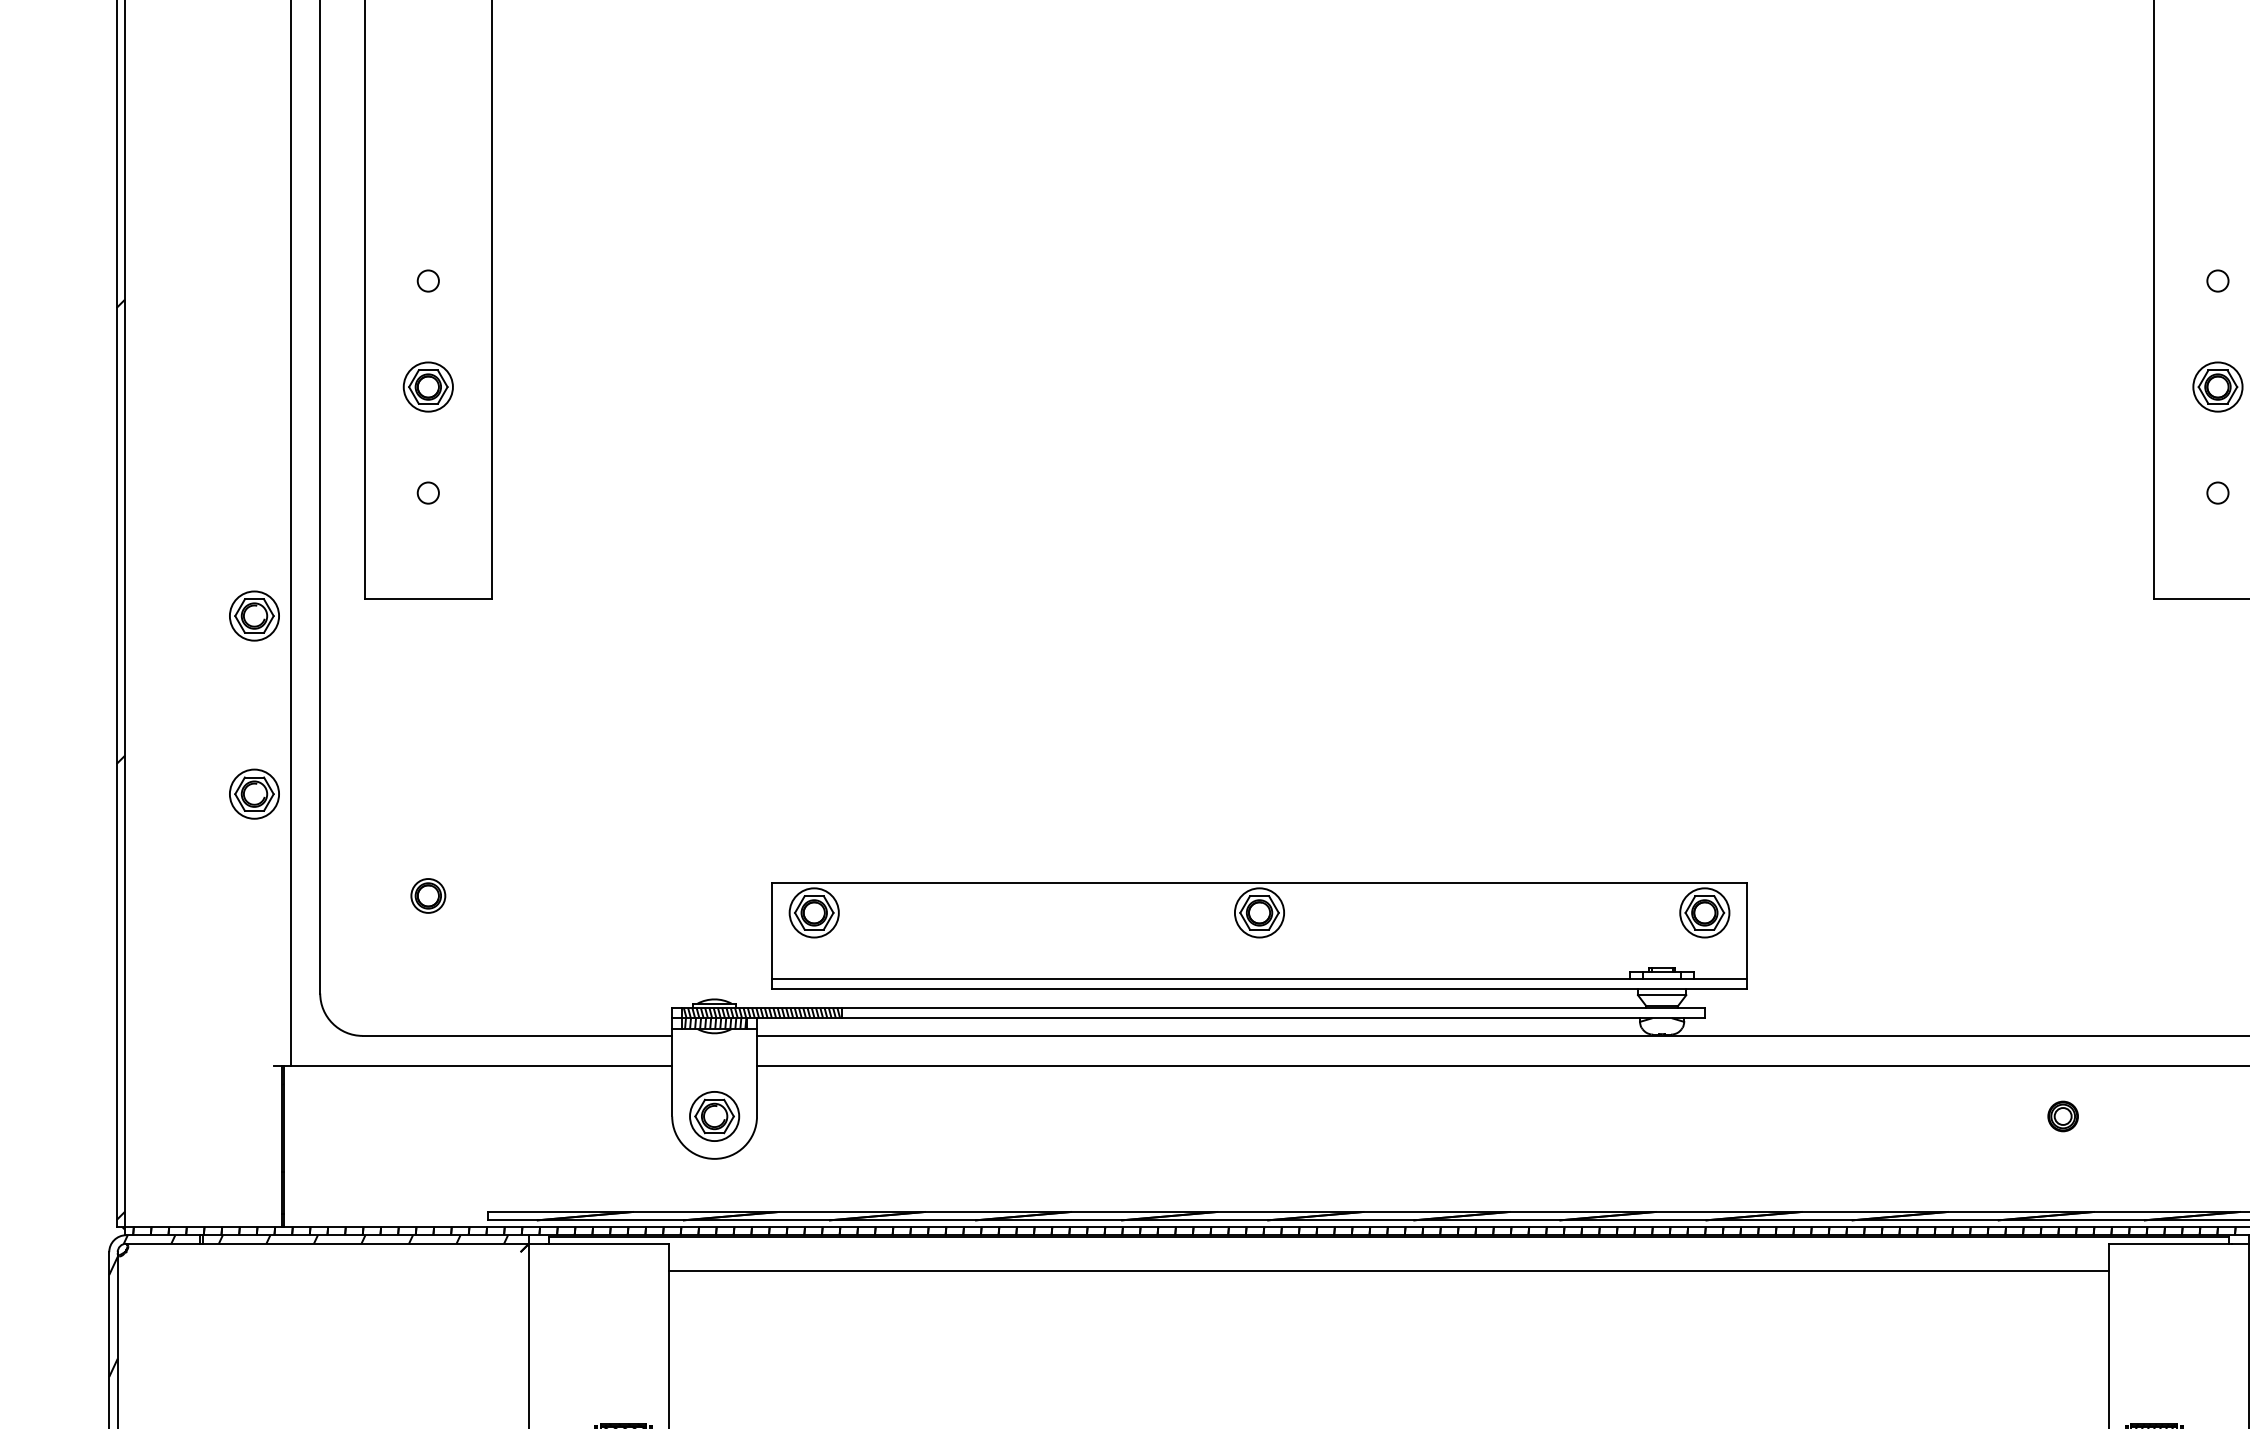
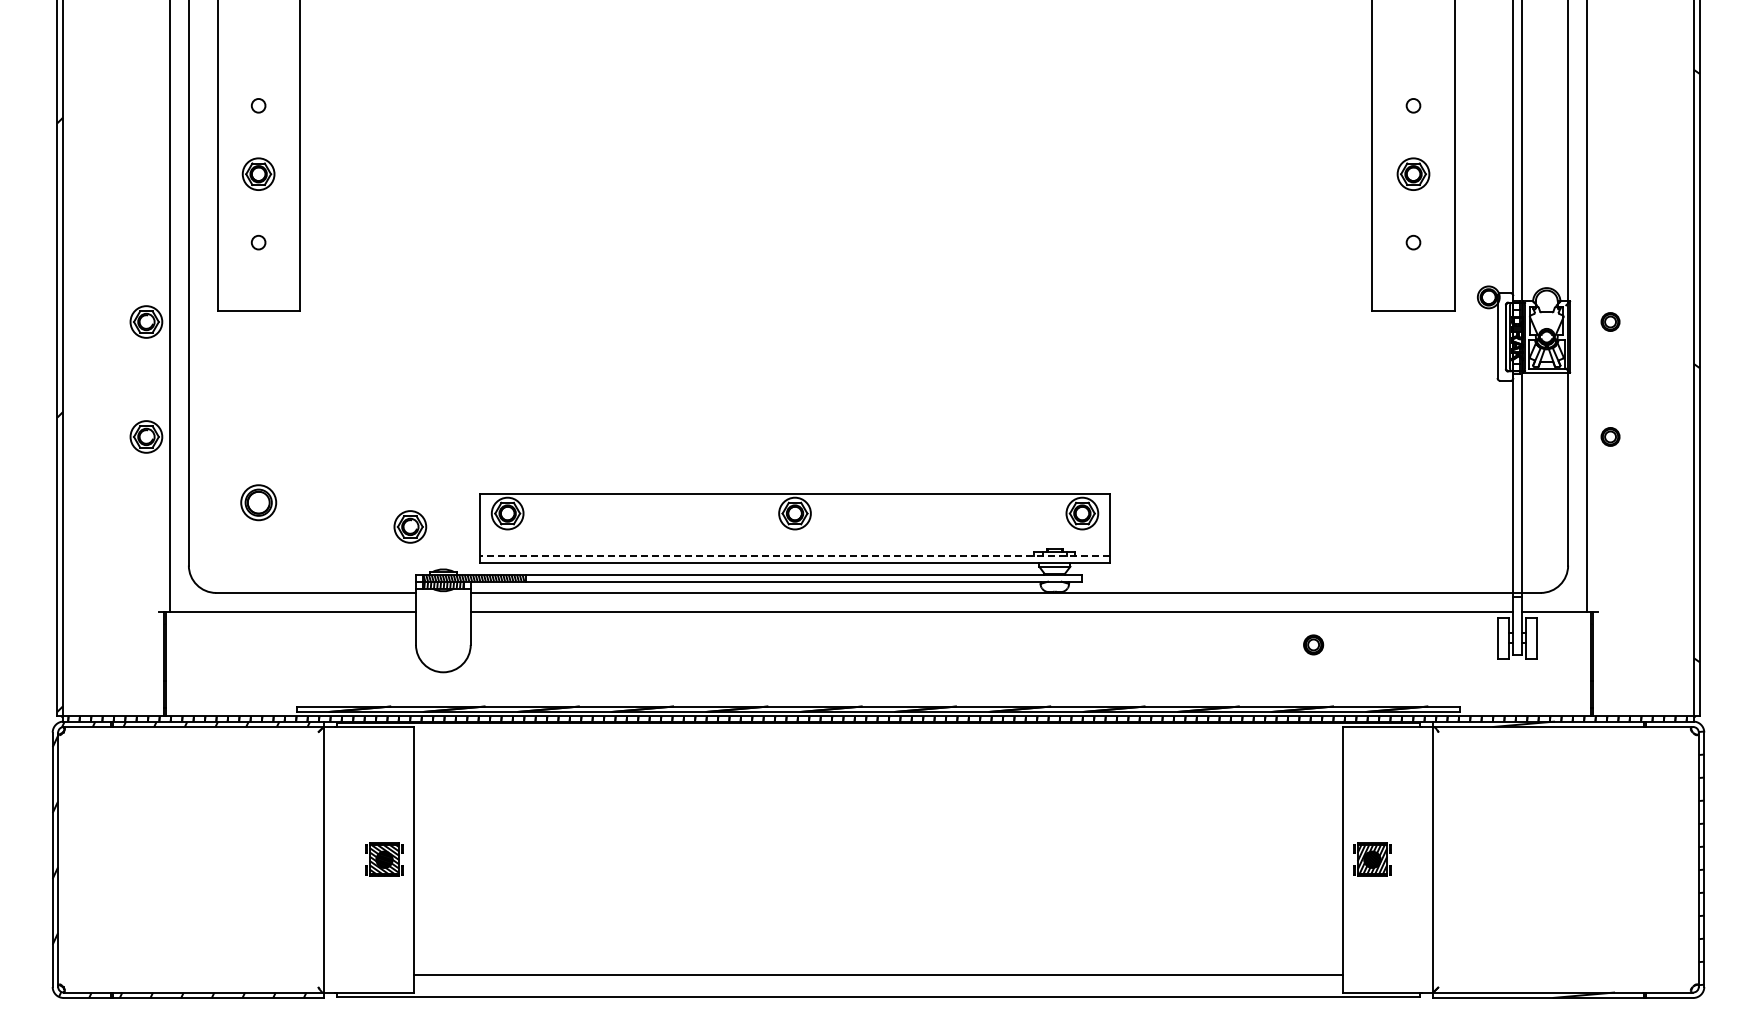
part: (428, 895) -> (258, 502), size x1.6
line: (1260, 979) -> (795, 556), solid -> dashed
part: (714, 1115) -> (410, 526), moved
line: (1388, 1270) -> (878, 744), removed

